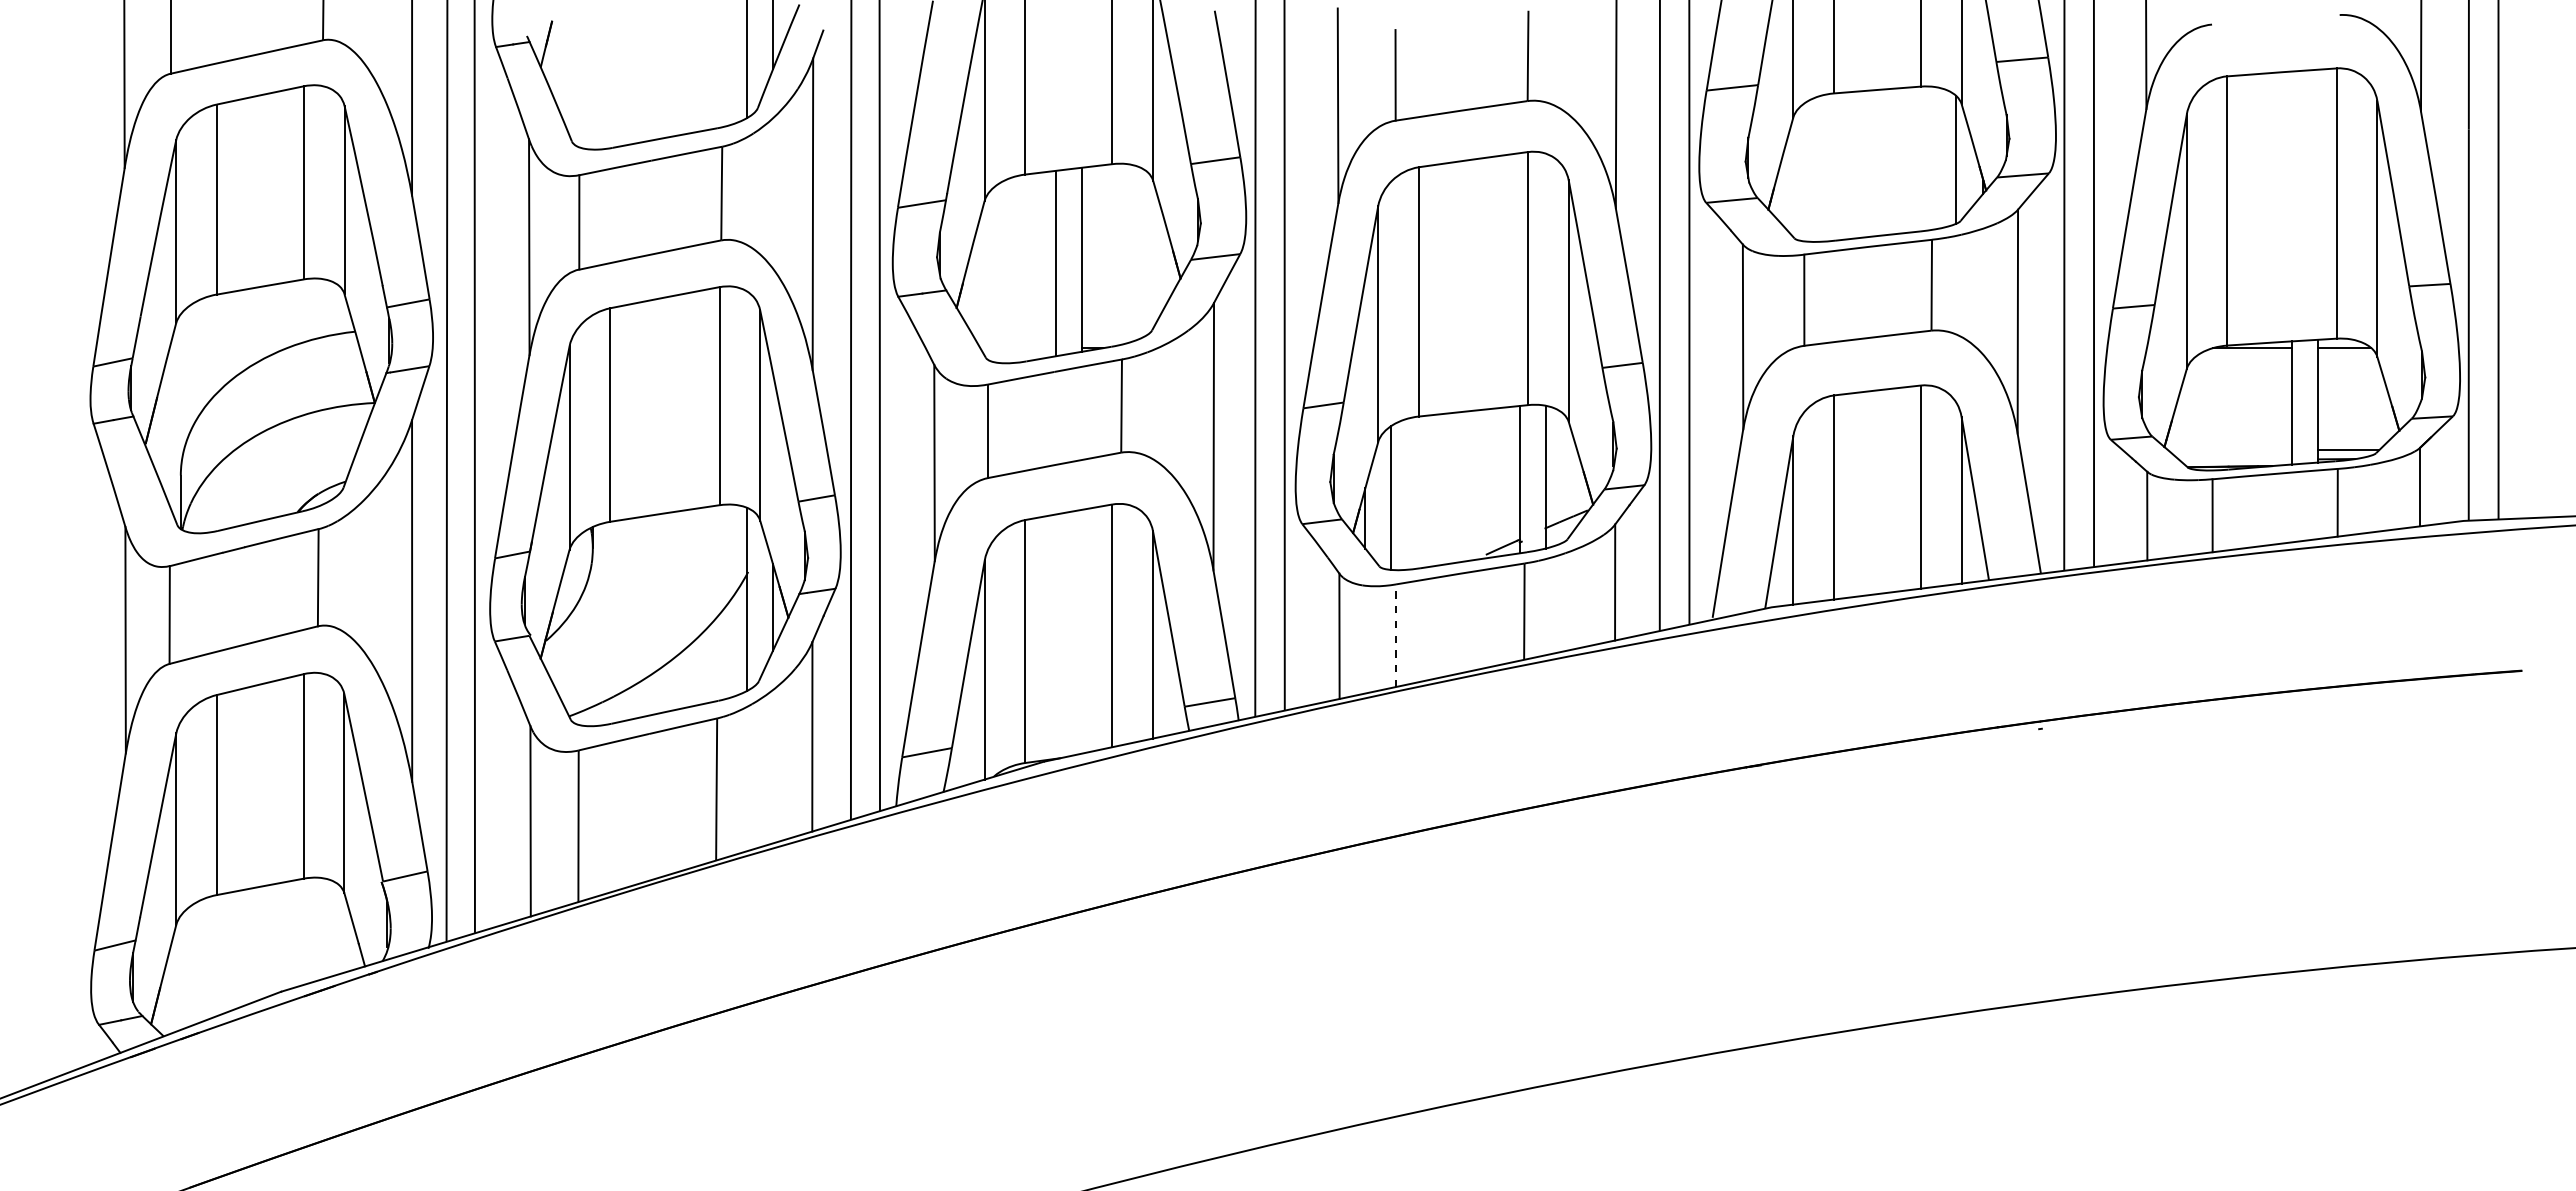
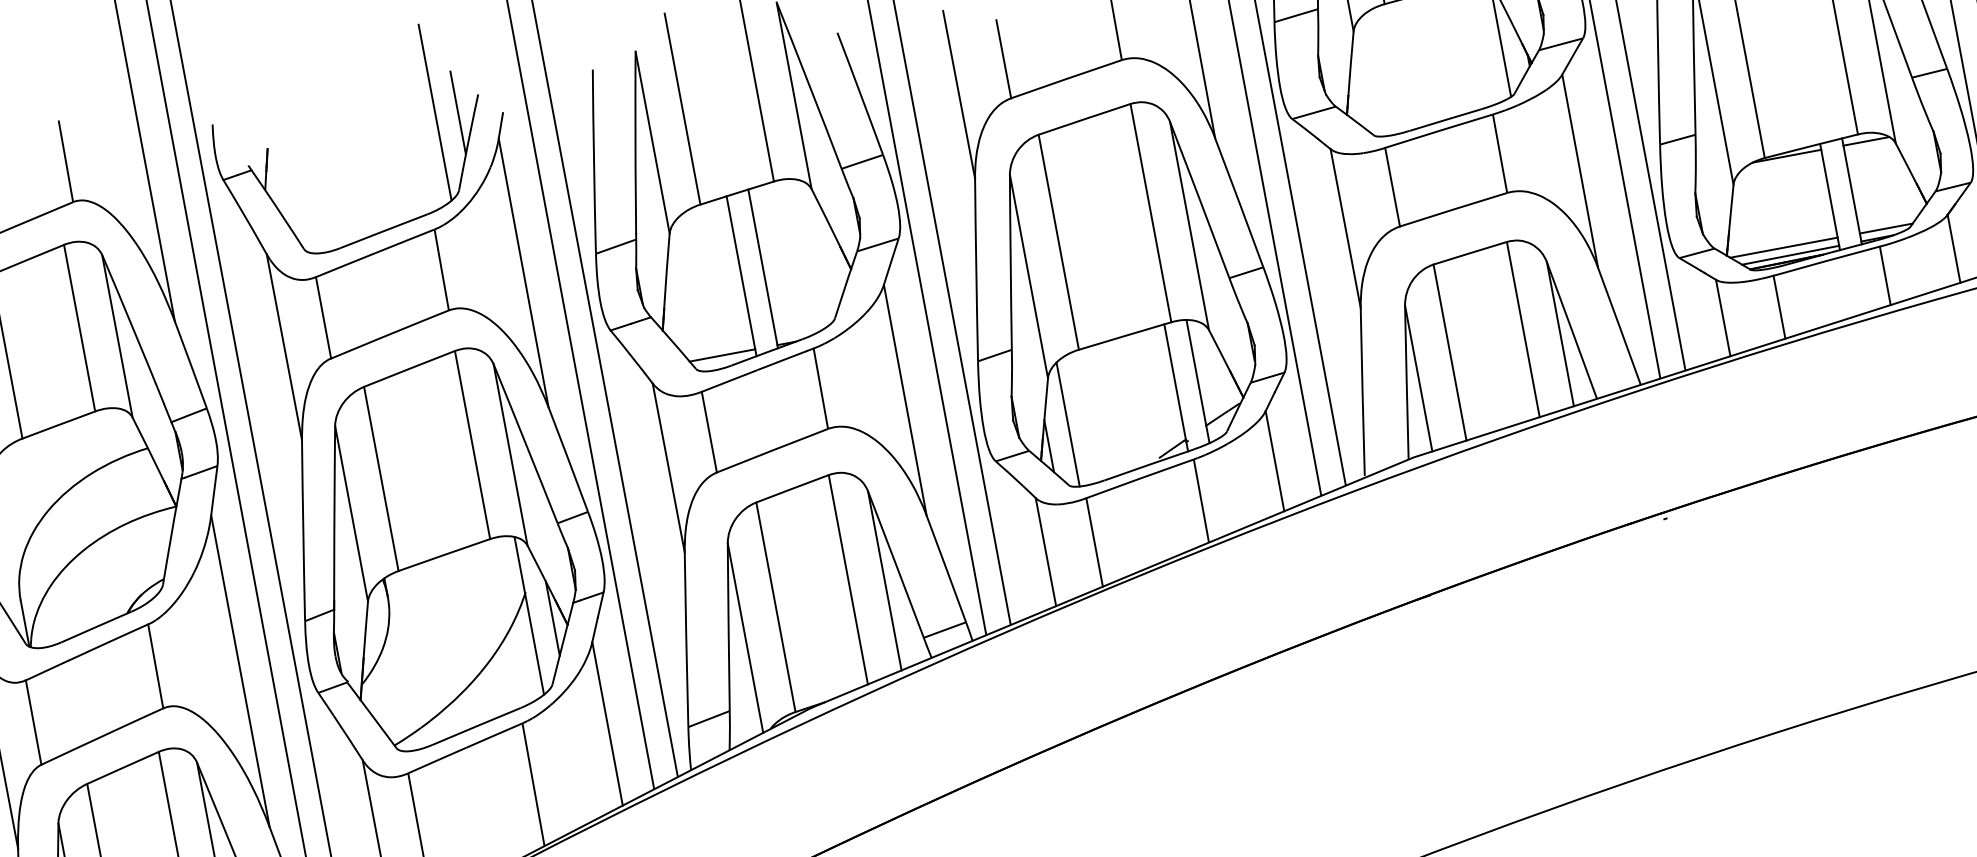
line: (1018, 348) -> (722, 355), added
line: (2229, 450) -> (1783, 248), added
line: (2235, 459) -> (1790, 255), added
line: (1396, 635) -> (1094, 542), dashed -> solid

